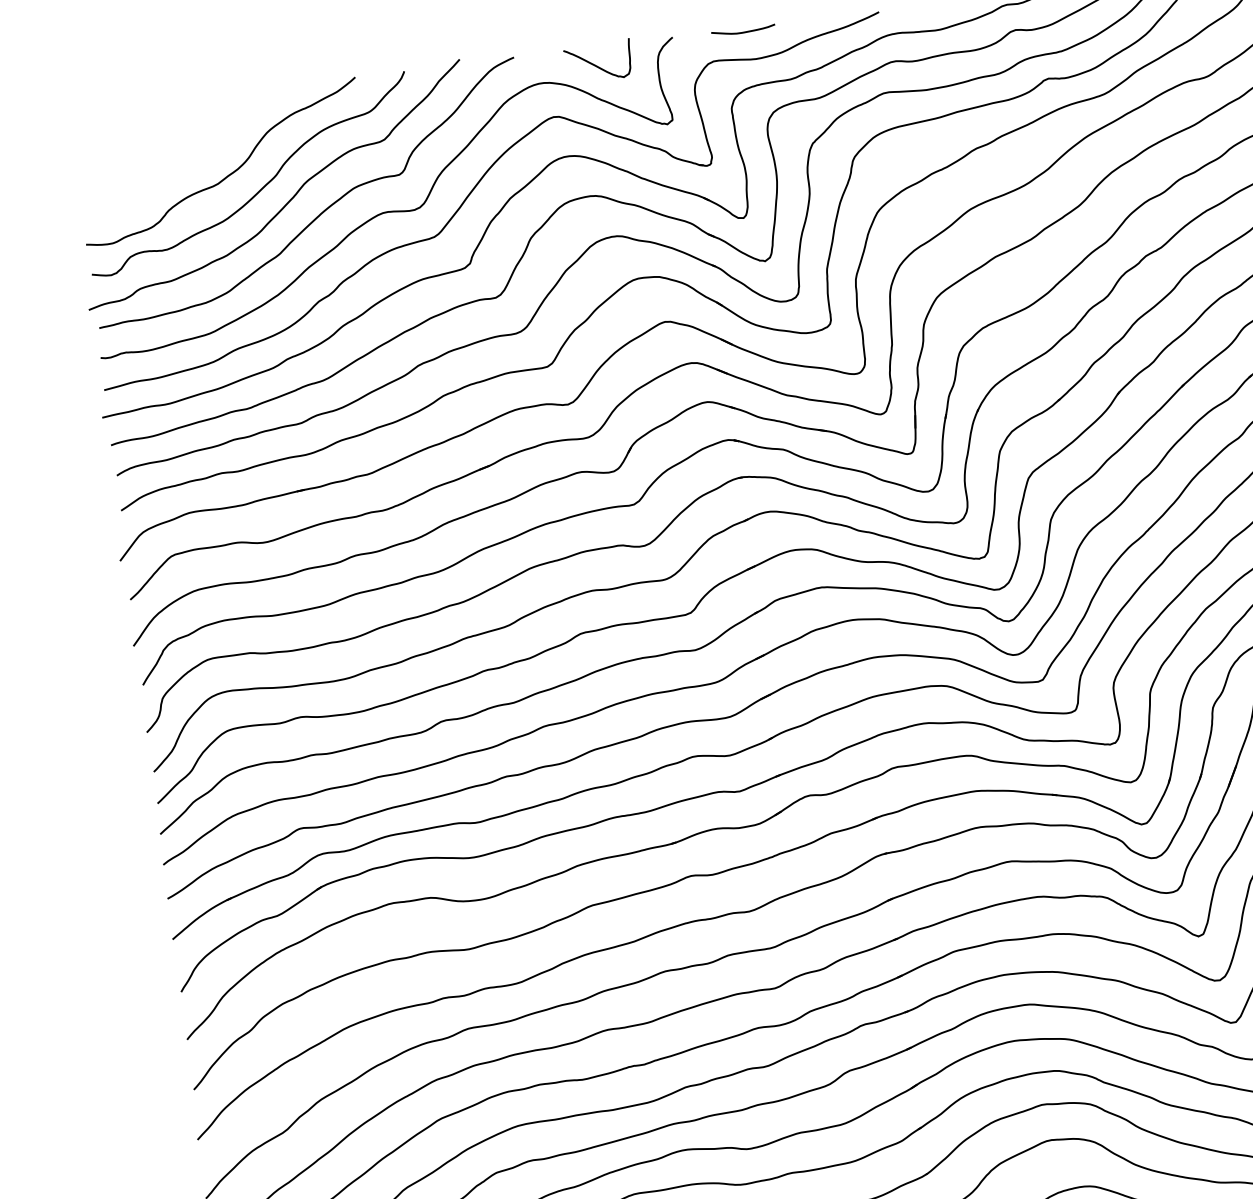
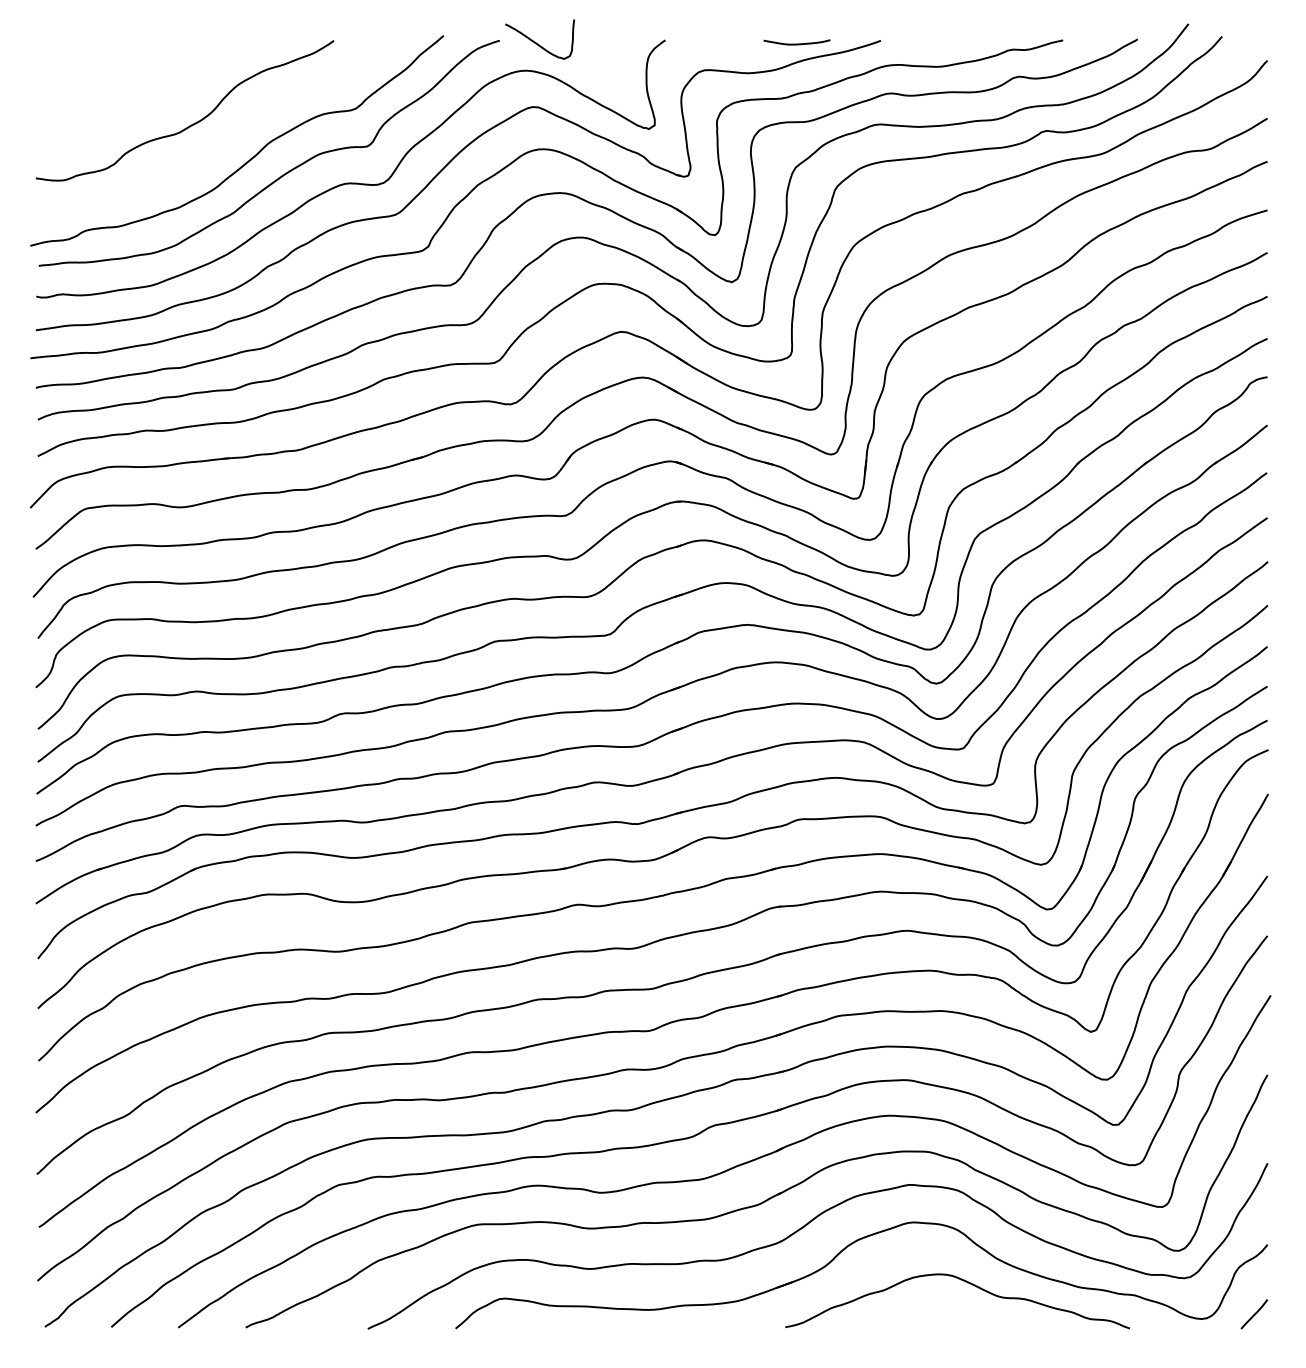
curve: (743, 31) -> (796, 43), moved
curve: (597, 65) -> (538, 43), moved
curve: (262, 186) -> (224, 141), removed

